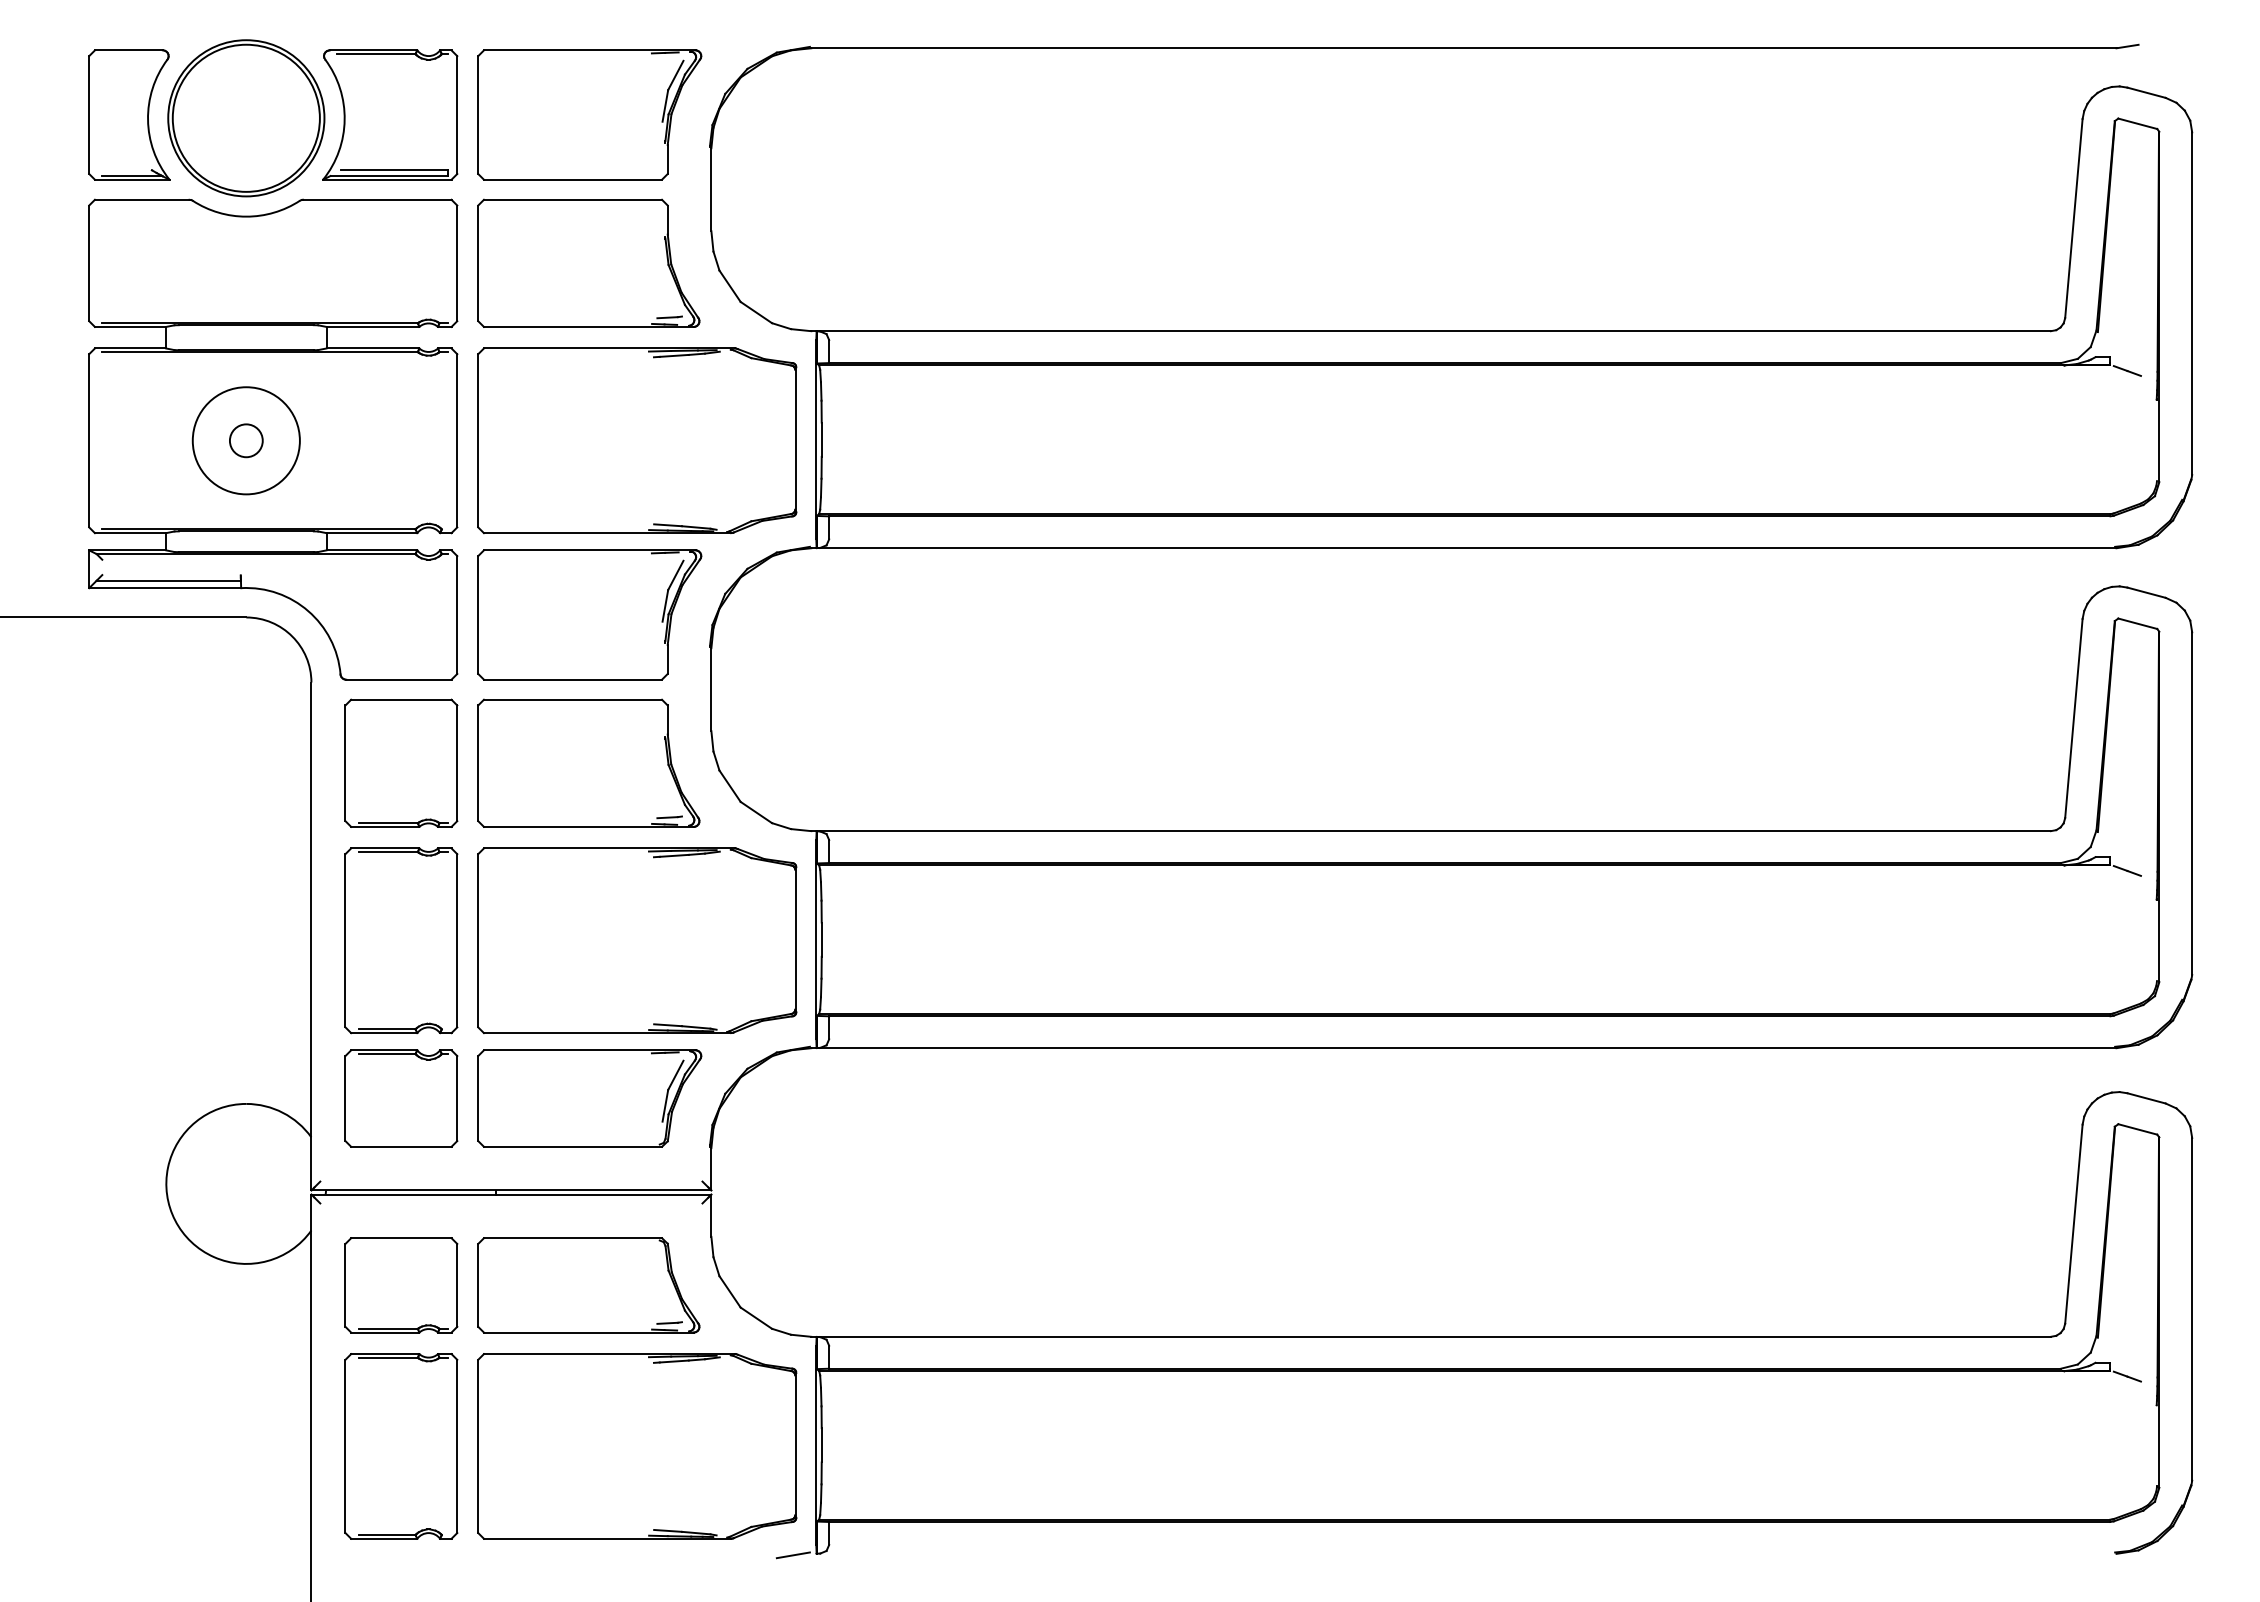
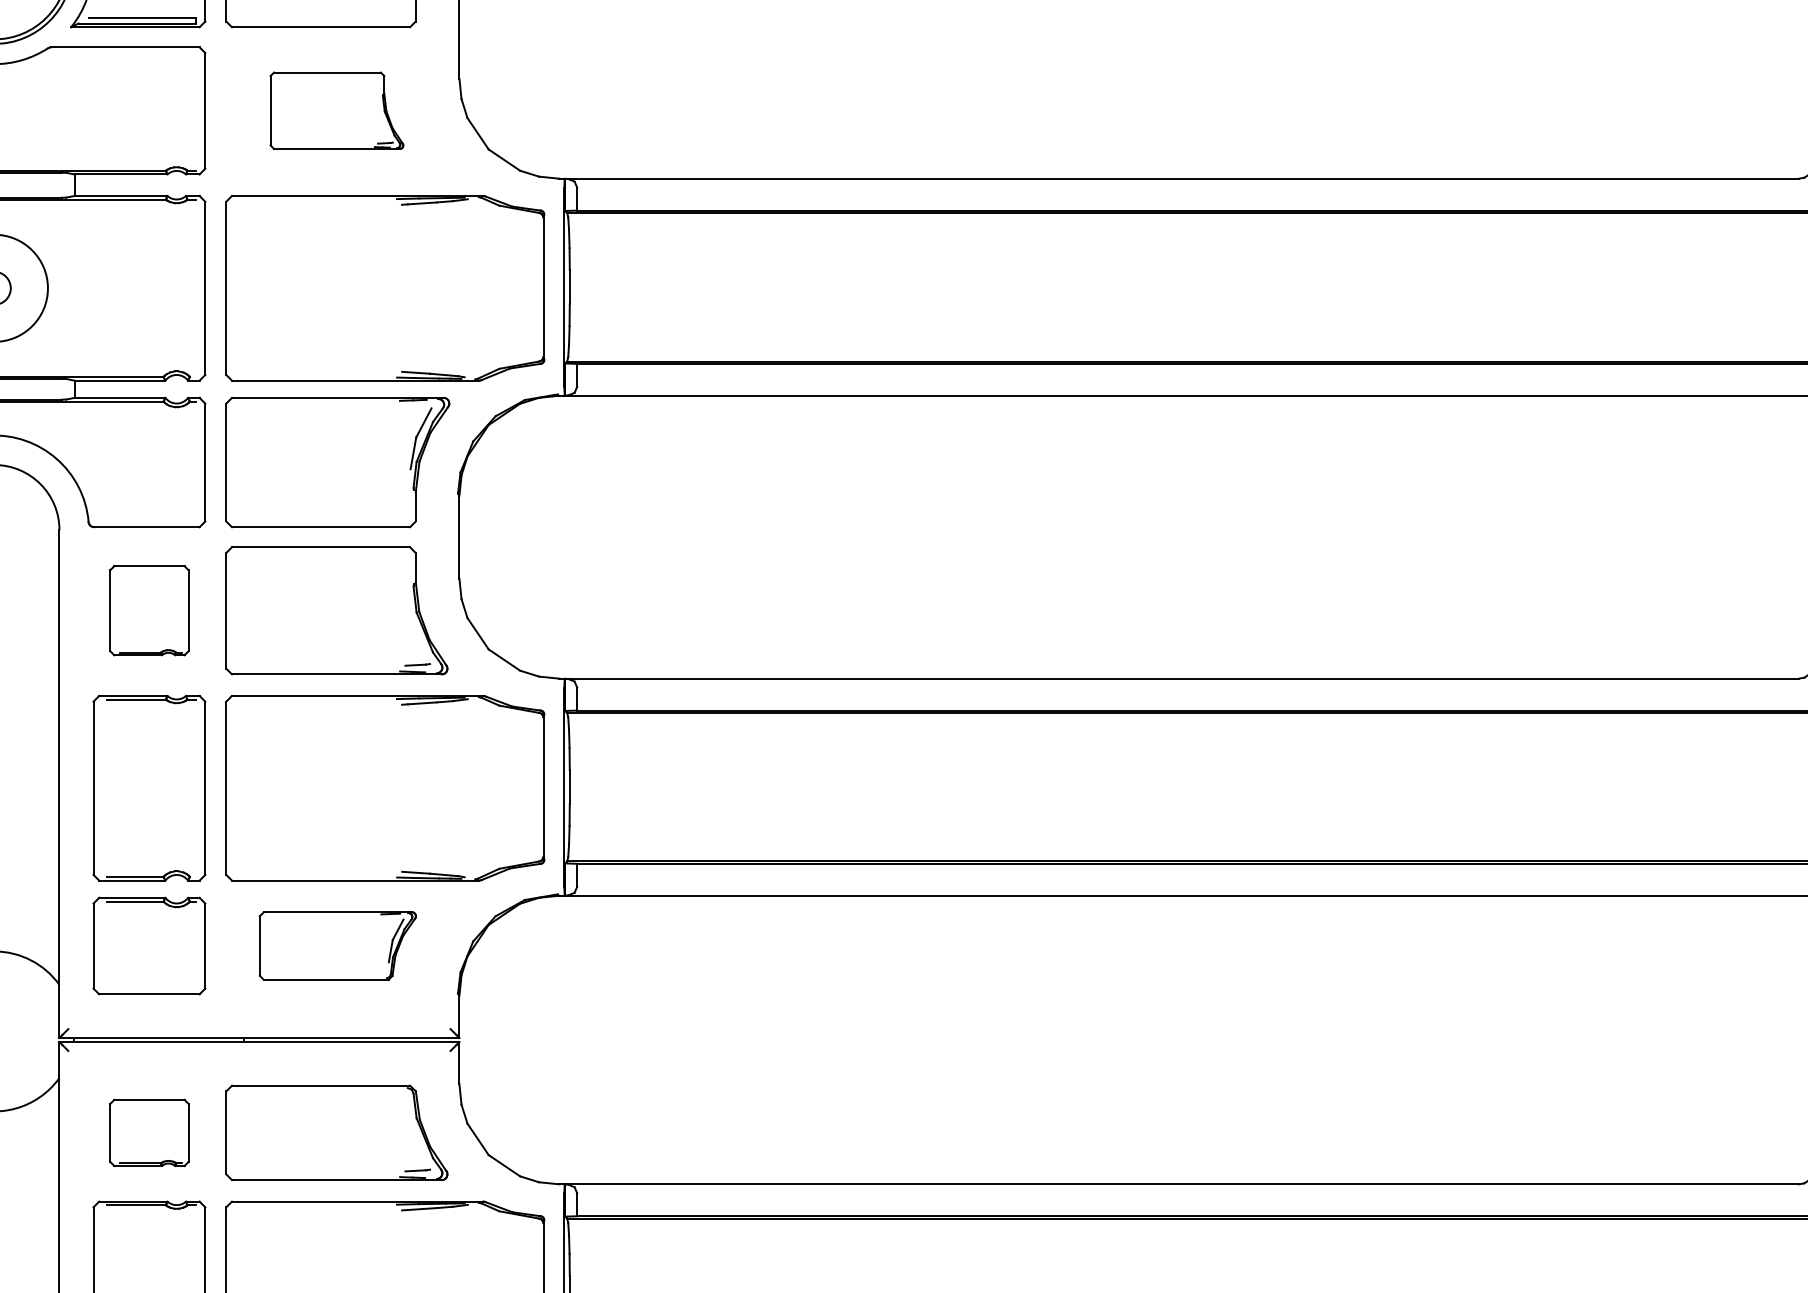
part: (588, 262) -> (336, 110), size x0.6
part: (401, 762) -> (149, 610), size x0.7
part: (589, 1098) -> (337, 946), size x0.7
part: (401, 1285) -> (149, 1133), size x0.7

